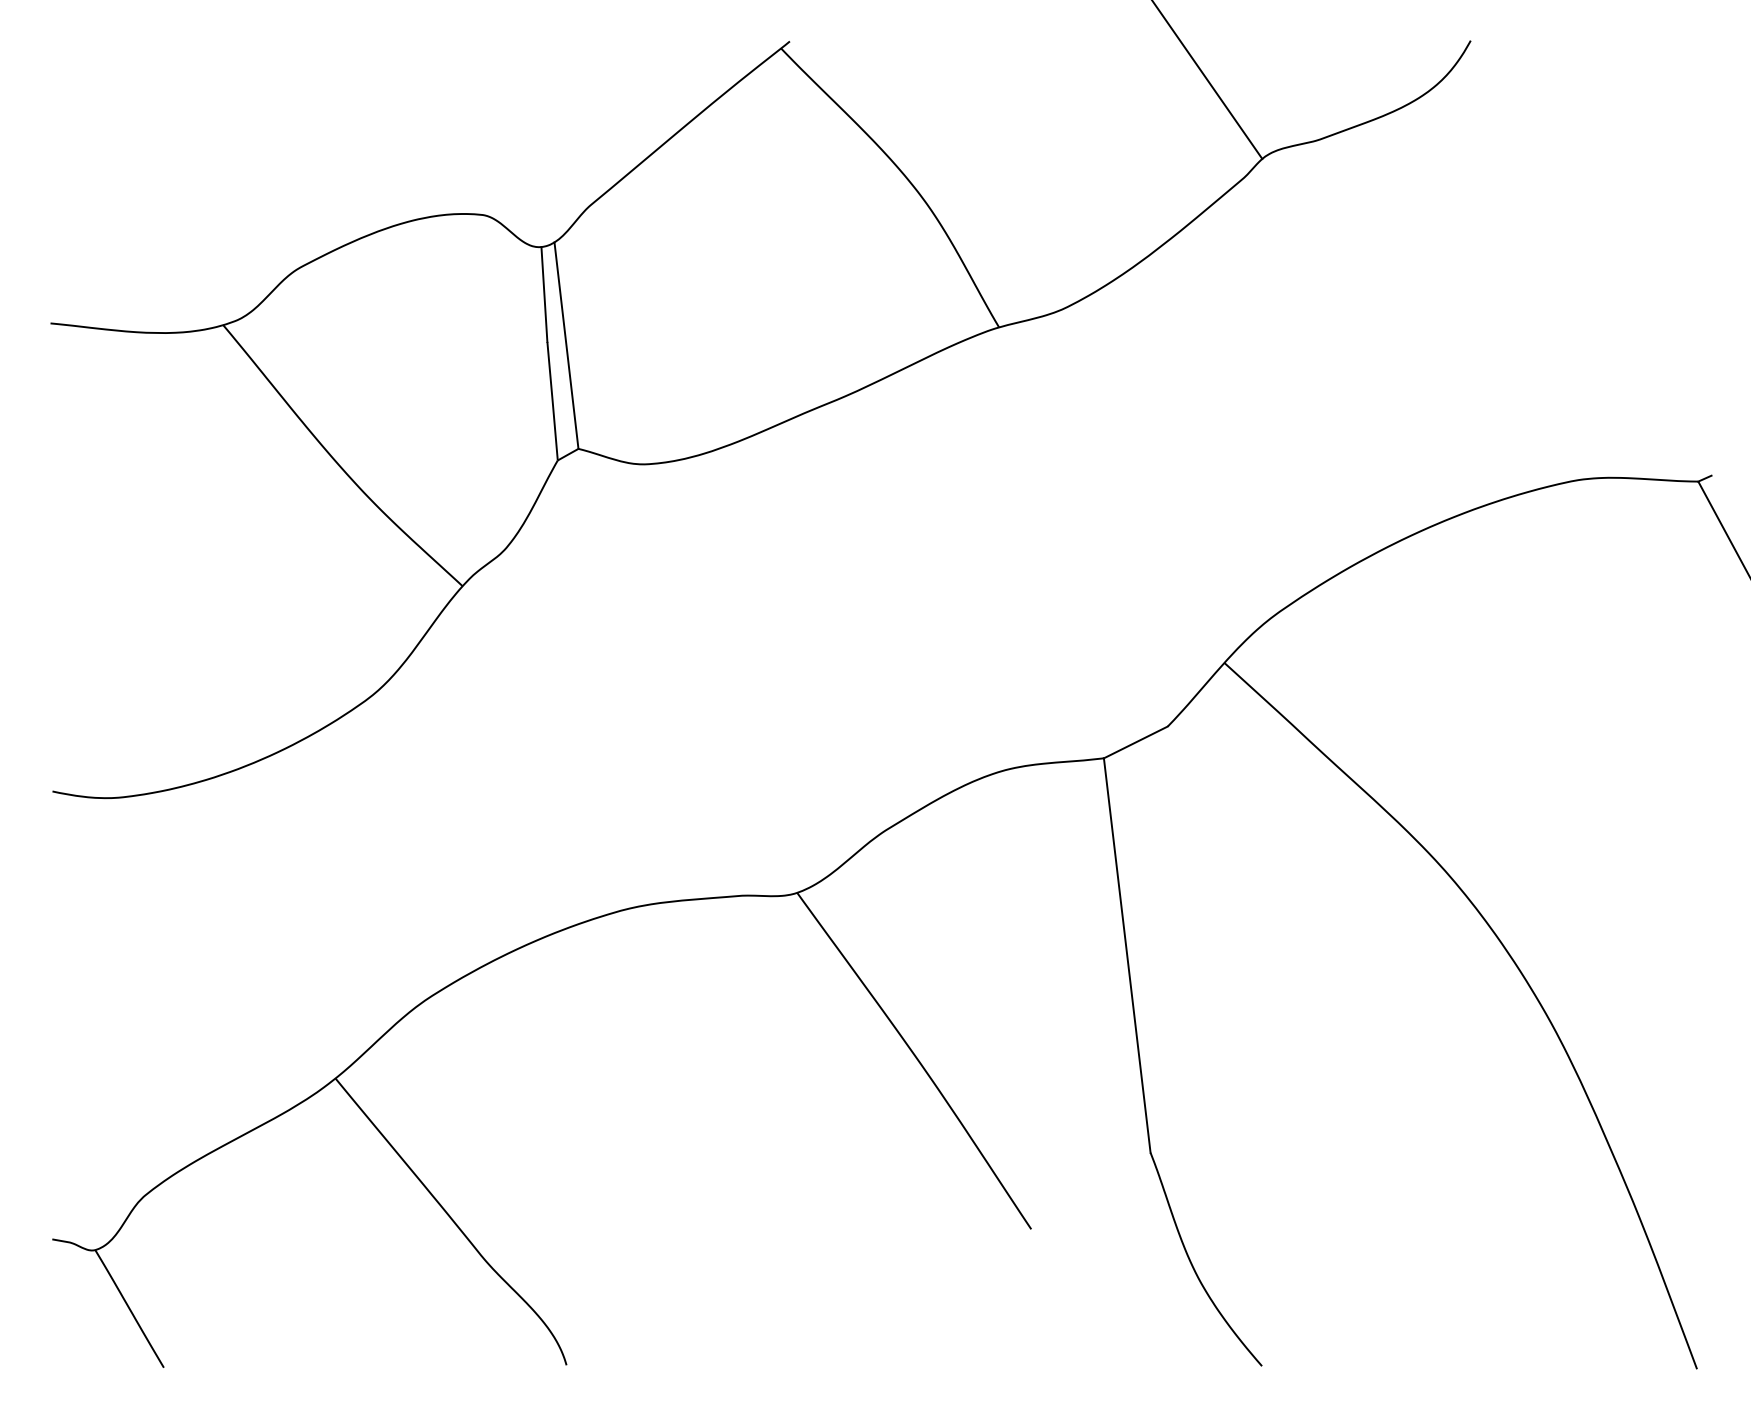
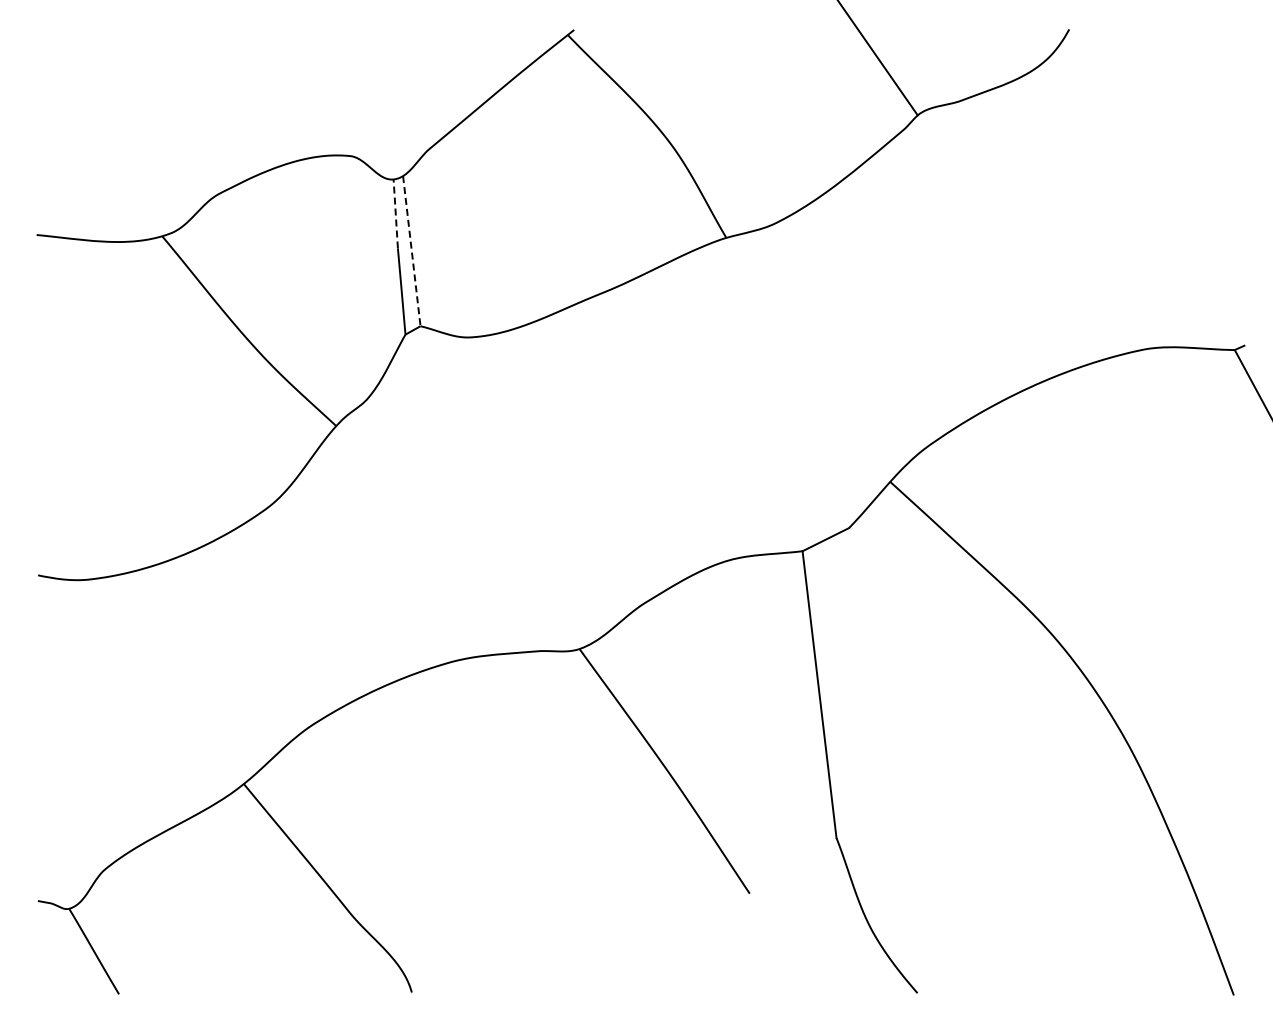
line: (544, 293) -> (395, 213), solid -> dashed
line: (566, 346) -> (411, 251), solid -> dashed

